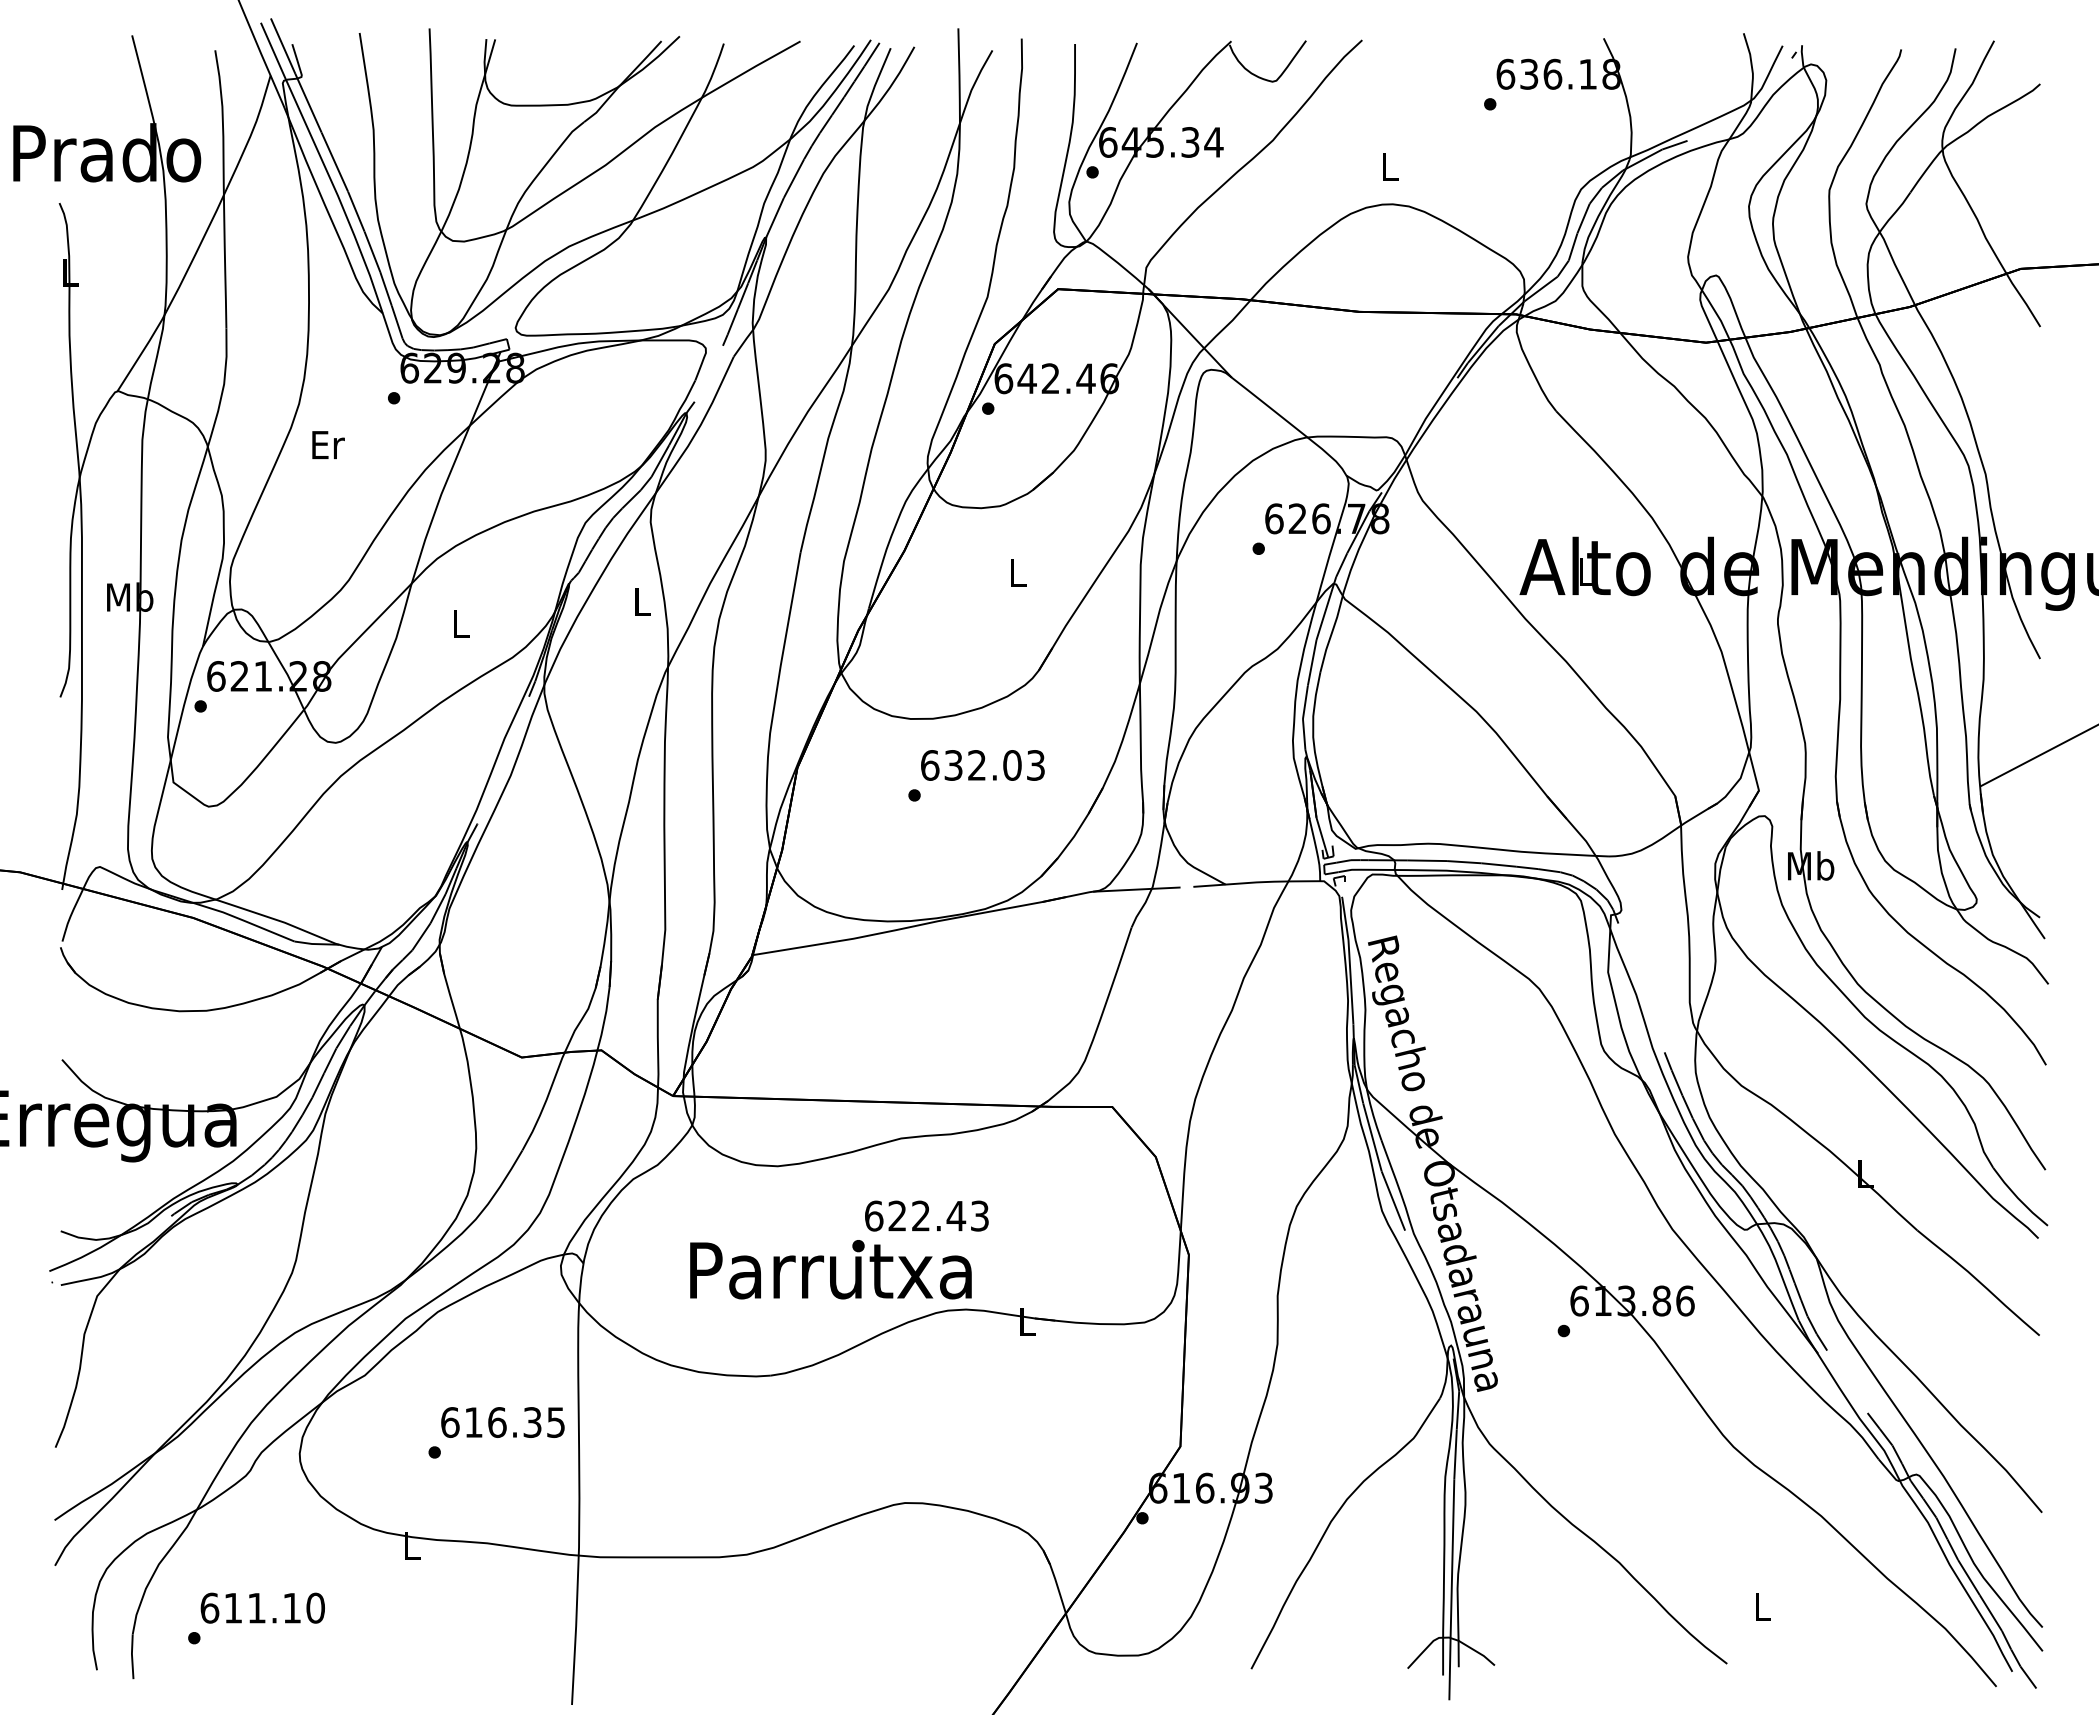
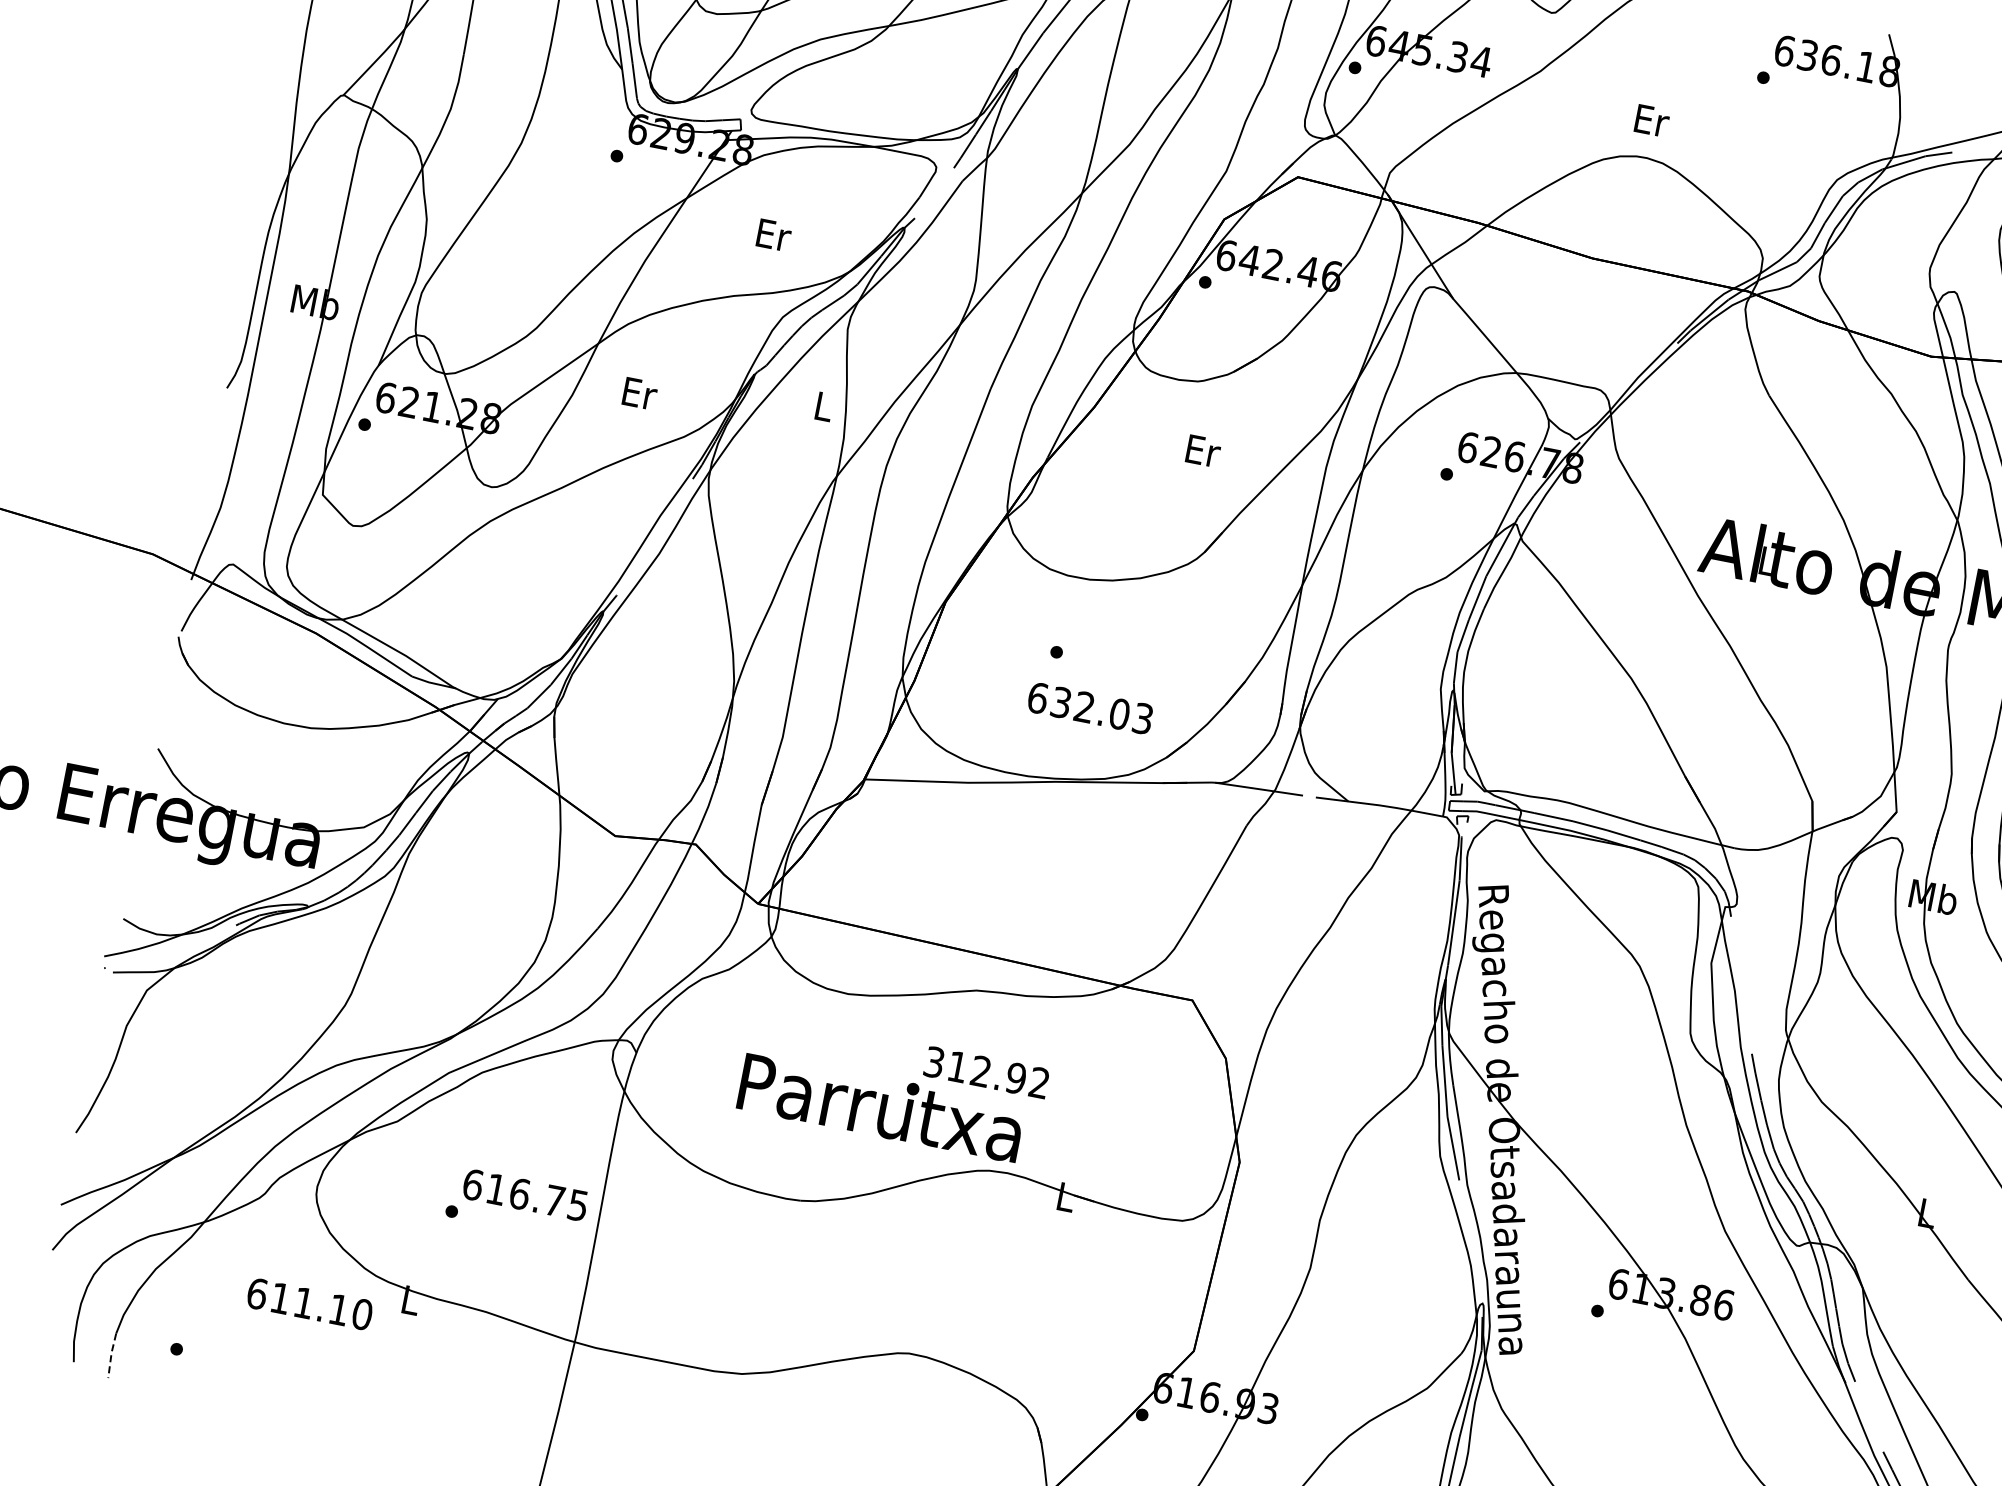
text: (1390, 167) -> (1651, 121), L -> Er
text: (328, 444) -> (774, 234), moved
text: (1018, 572) -> (1203, 451), L -> Er
text: (461, 624) -> (639, 394), L -> Er
text: (982, 765) -> (1089, 708), moved
text: (926, 1215) -> (986, 1072), 622.43 -> 312.92
text: (532, 1422) -> (554, 1200), 616.35 -> 616.75
text: (262, 1607) -> (309, 1303), moved
line: (132, 1656) -> (111, 1355), solid -> dashed

